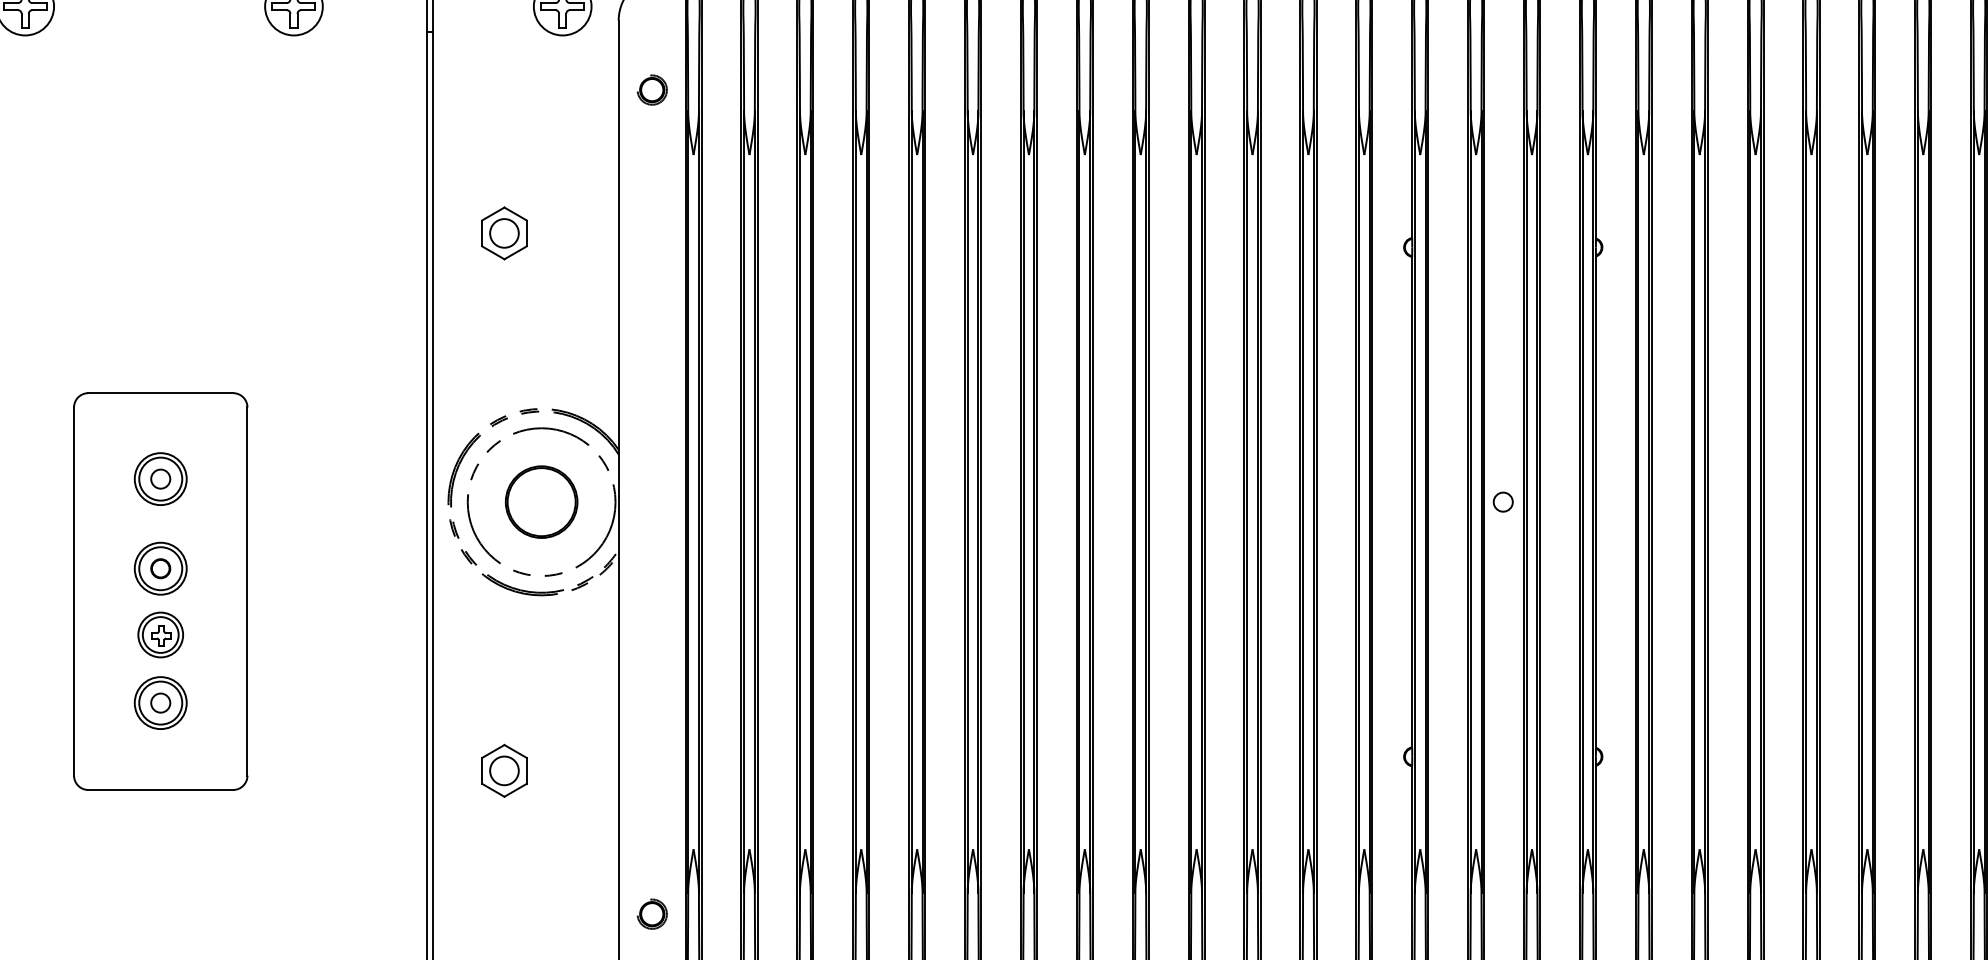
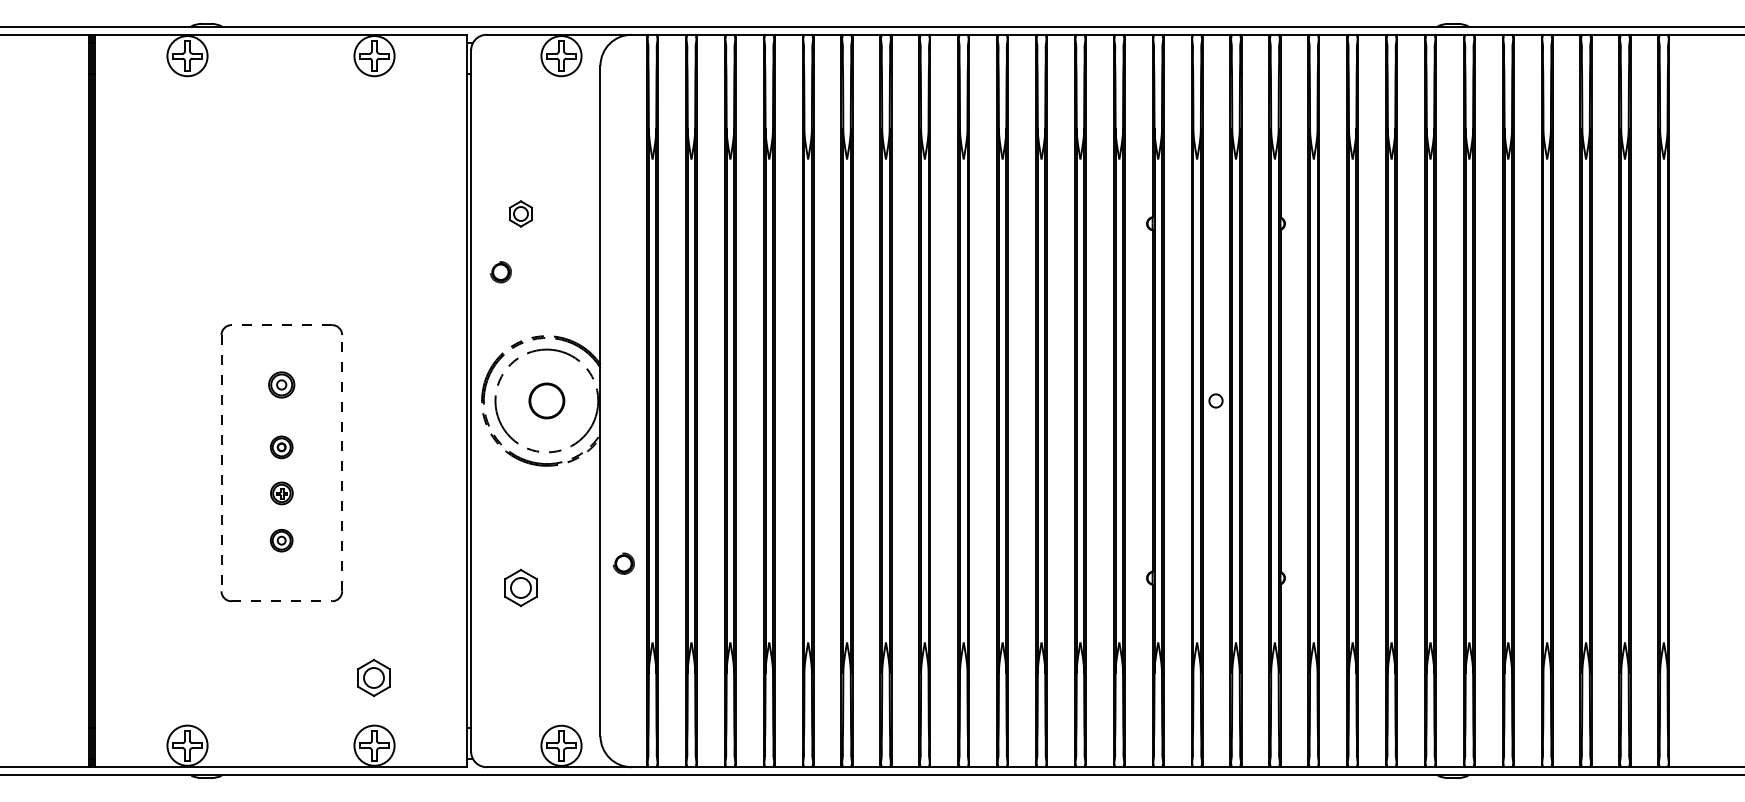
part: (651, 90) -> (500, 272), moved
part: (503, 232) -> (520, 213), size x0.7
line: (160, 393) -> (281, 325), solid -> dashed
part: (160, 478) -> (281, 384), size x0.7
circle: (541, 501) -> (546, 400), size x0.7
part: (160, 568) -> (281, 447), size x0.6
line: (247, 590) -> (342, 462), solid -> dashed
line: (74, 591) -> (221, 463), solid -> dashed
part: (160, 635) -> (281, 493), size x0.7
part: (160, 702) -> (281, 540), size x0.6
line: (161, 790) -> (282, 601), solid -> dashed
part: (292, 899) -> (373, 677), added
part: (651, 913) -> (623, 563), moved

